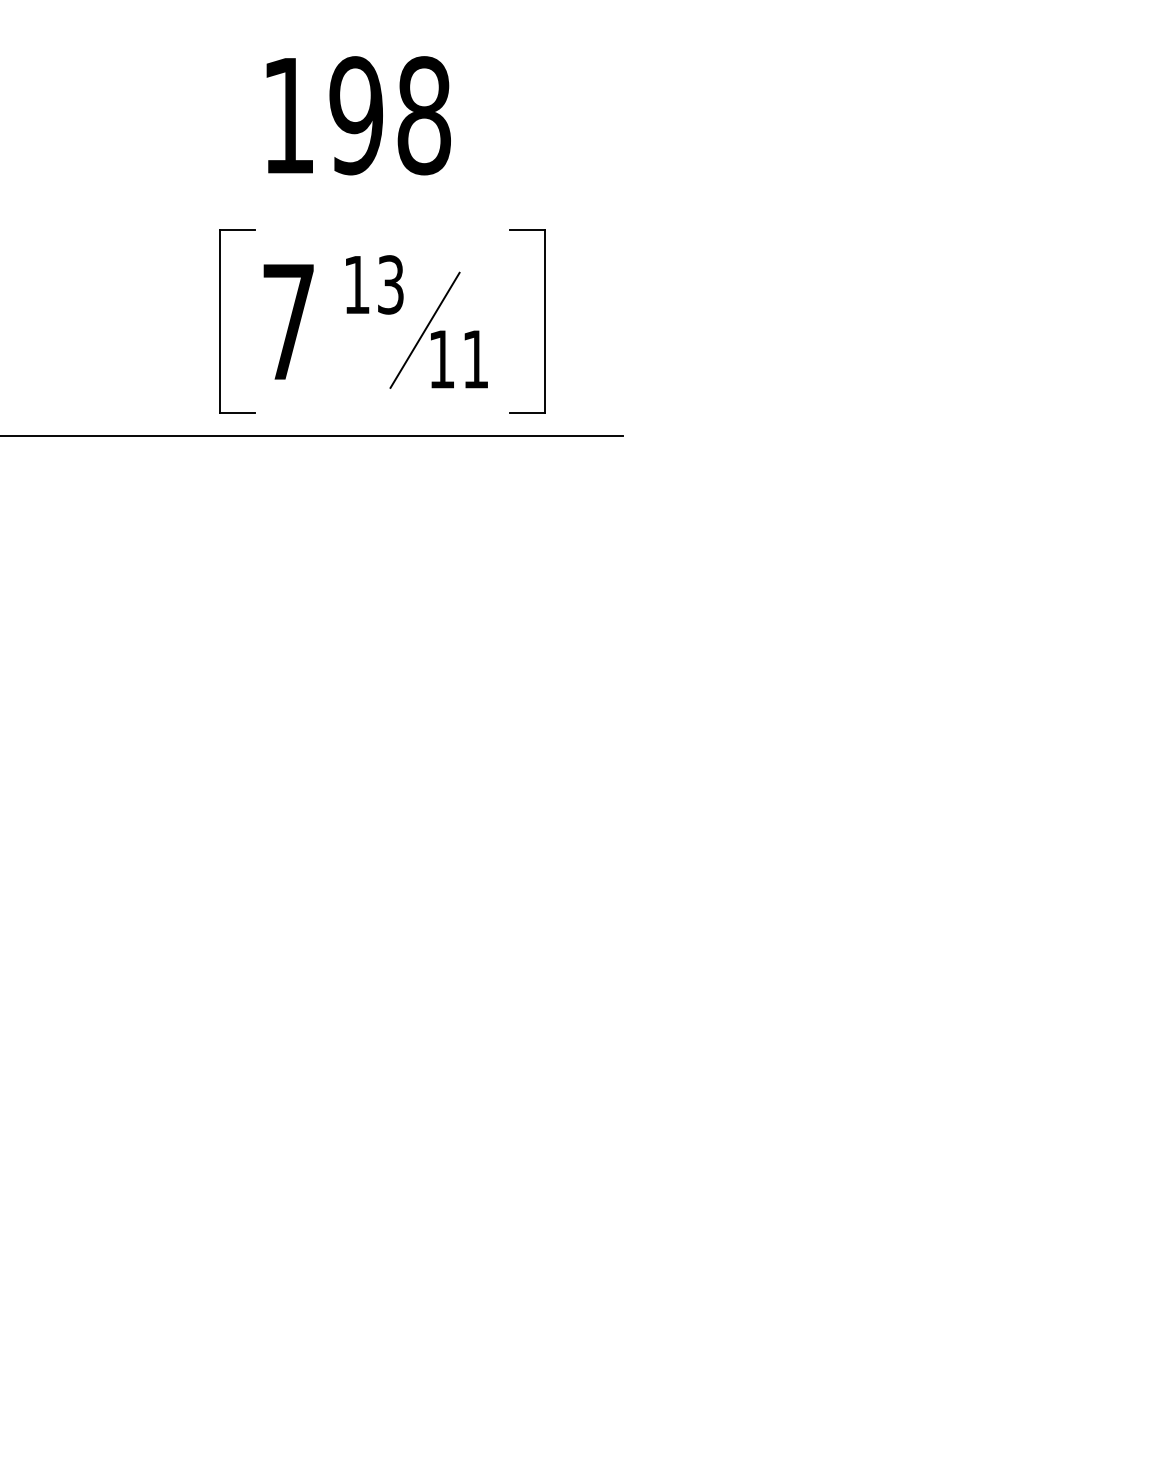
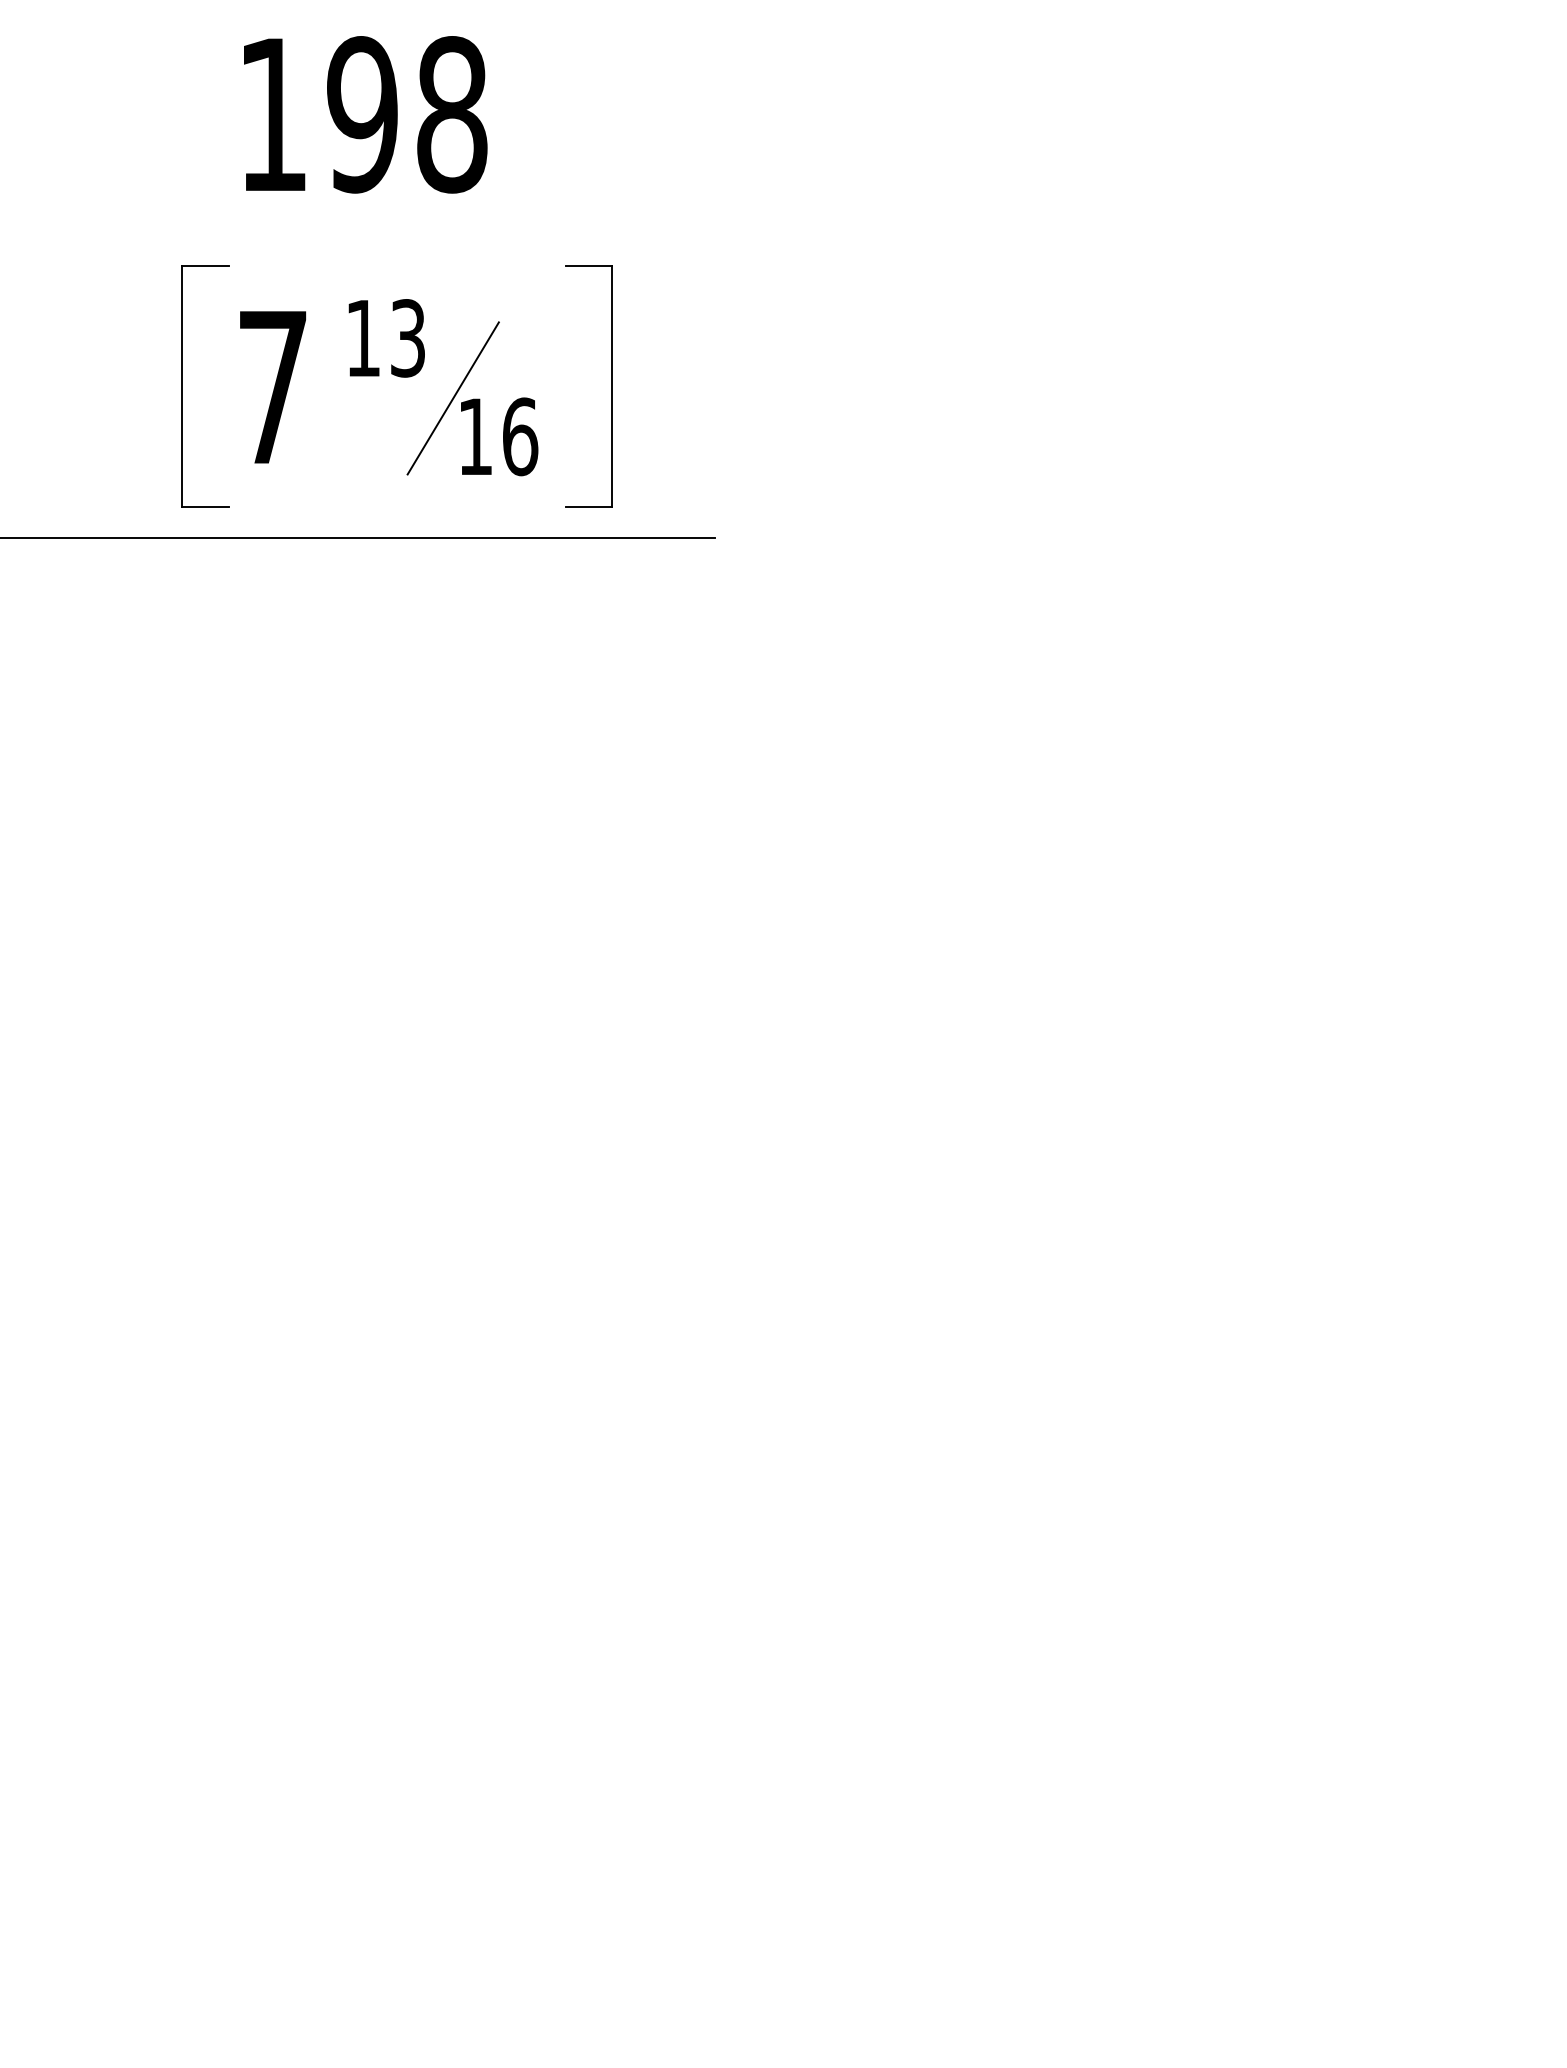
text: (475, 359) -> (520, 436), 11 -> 16

